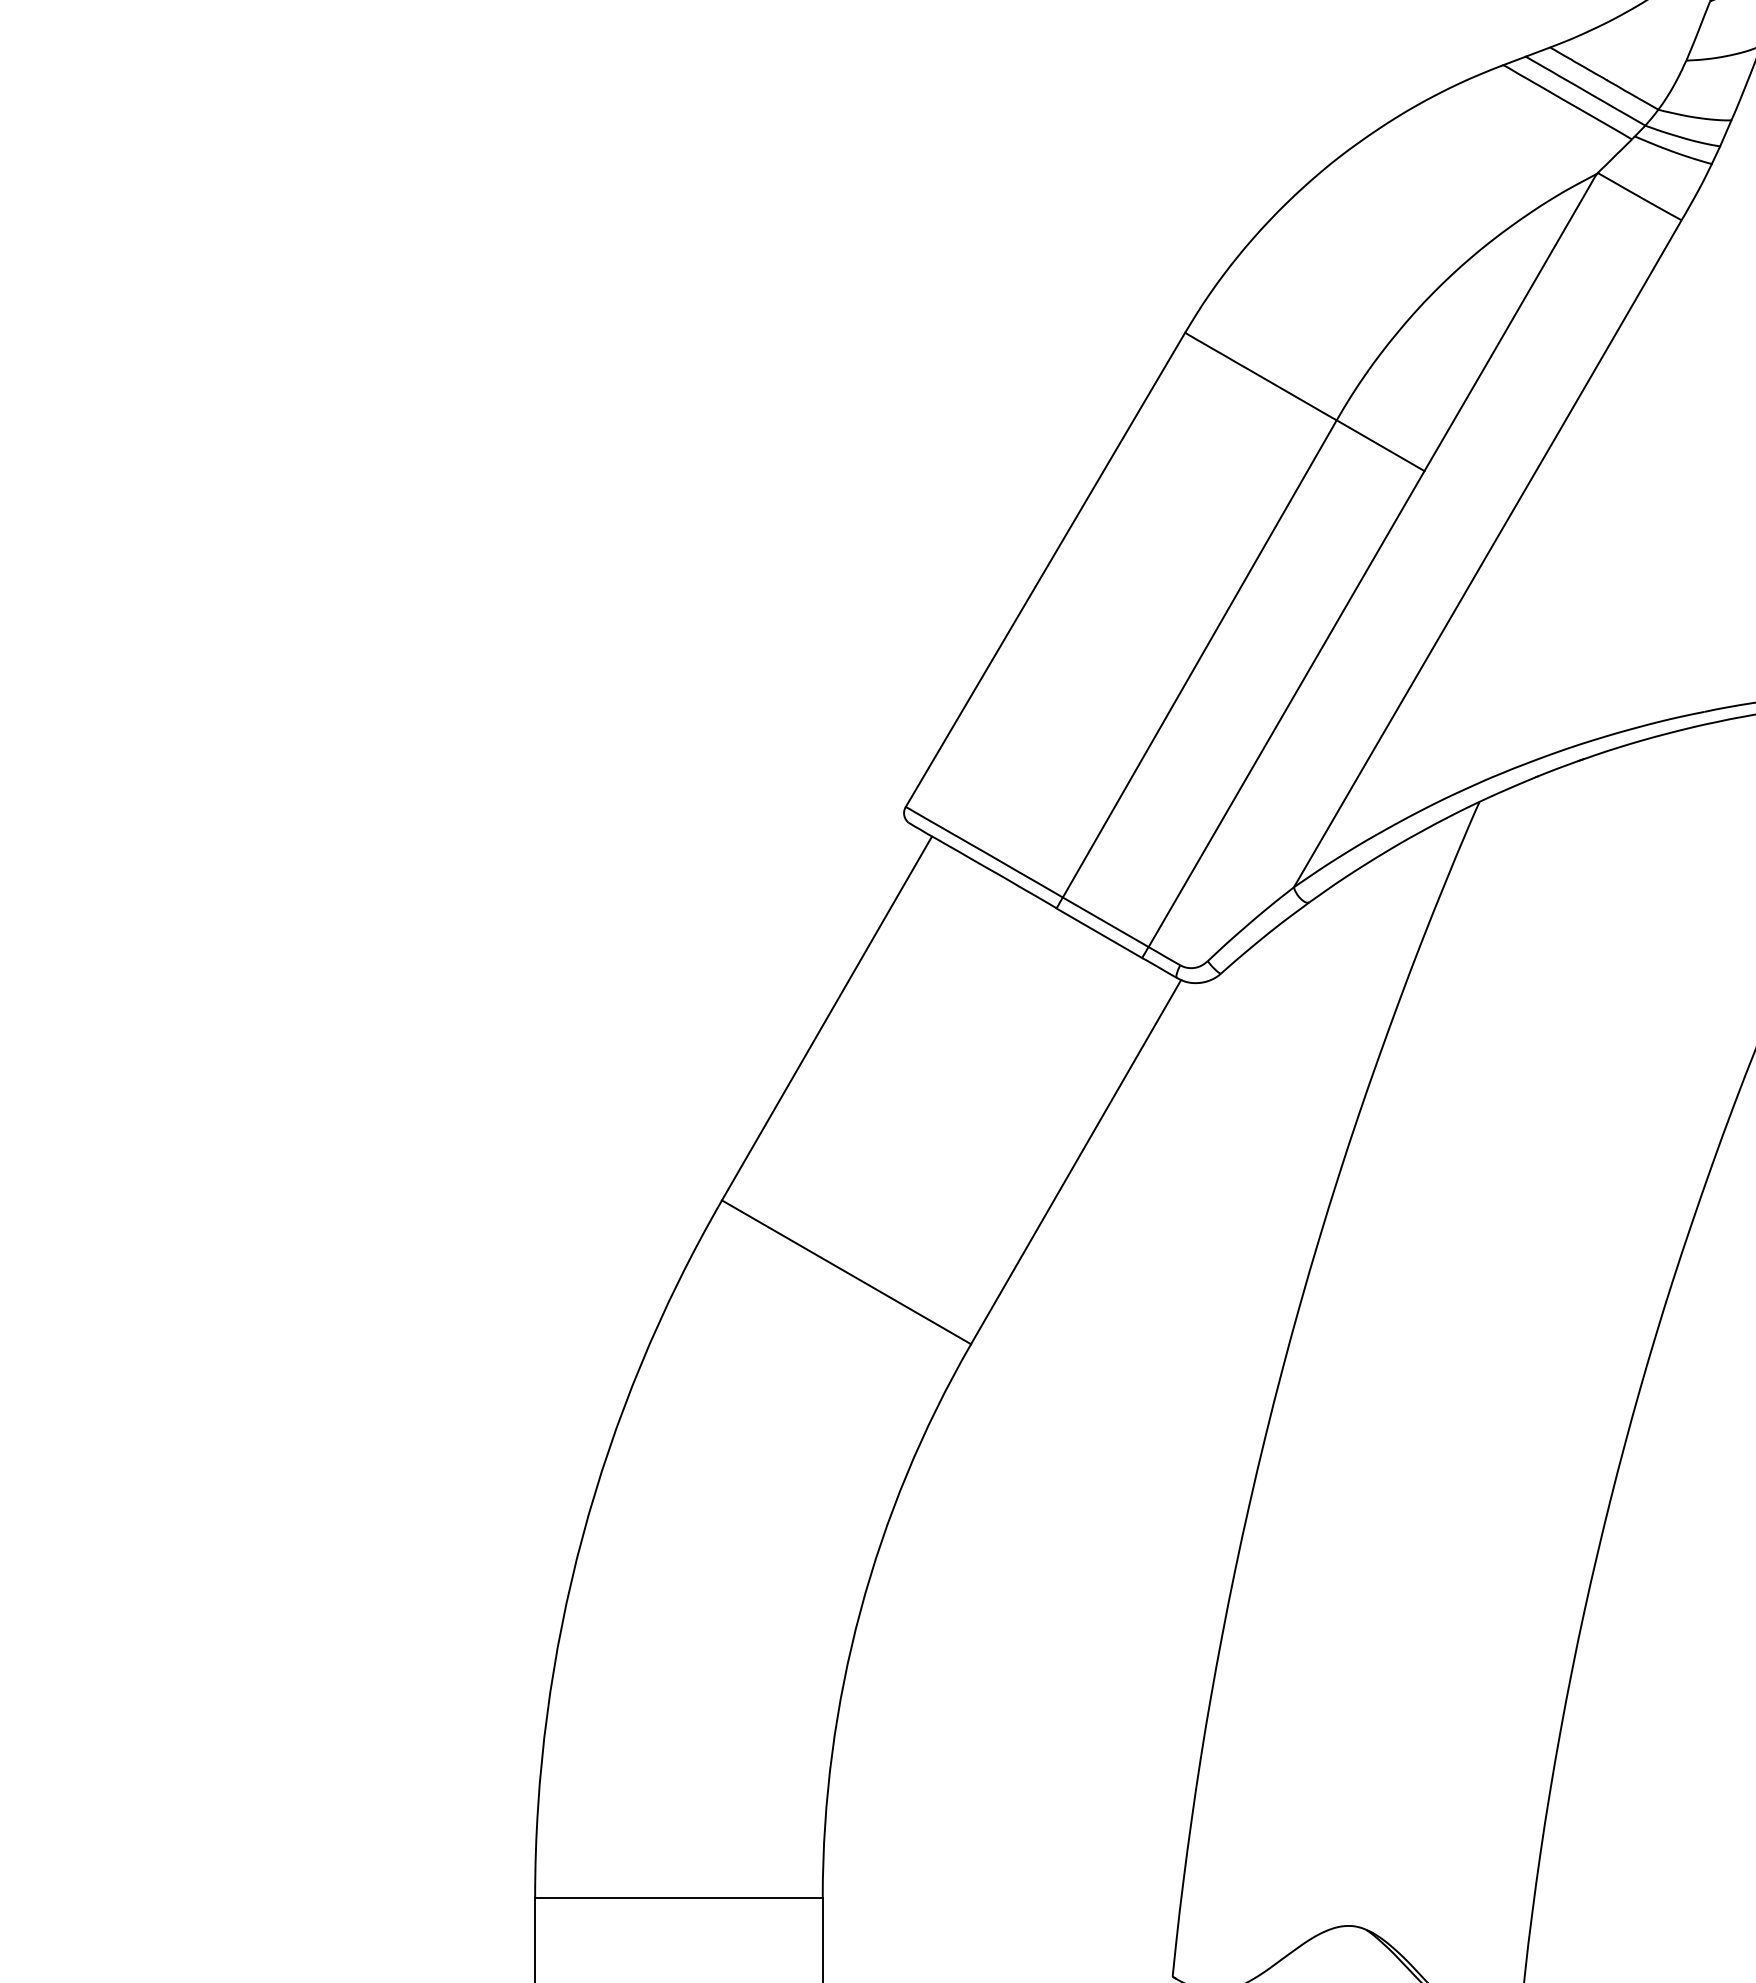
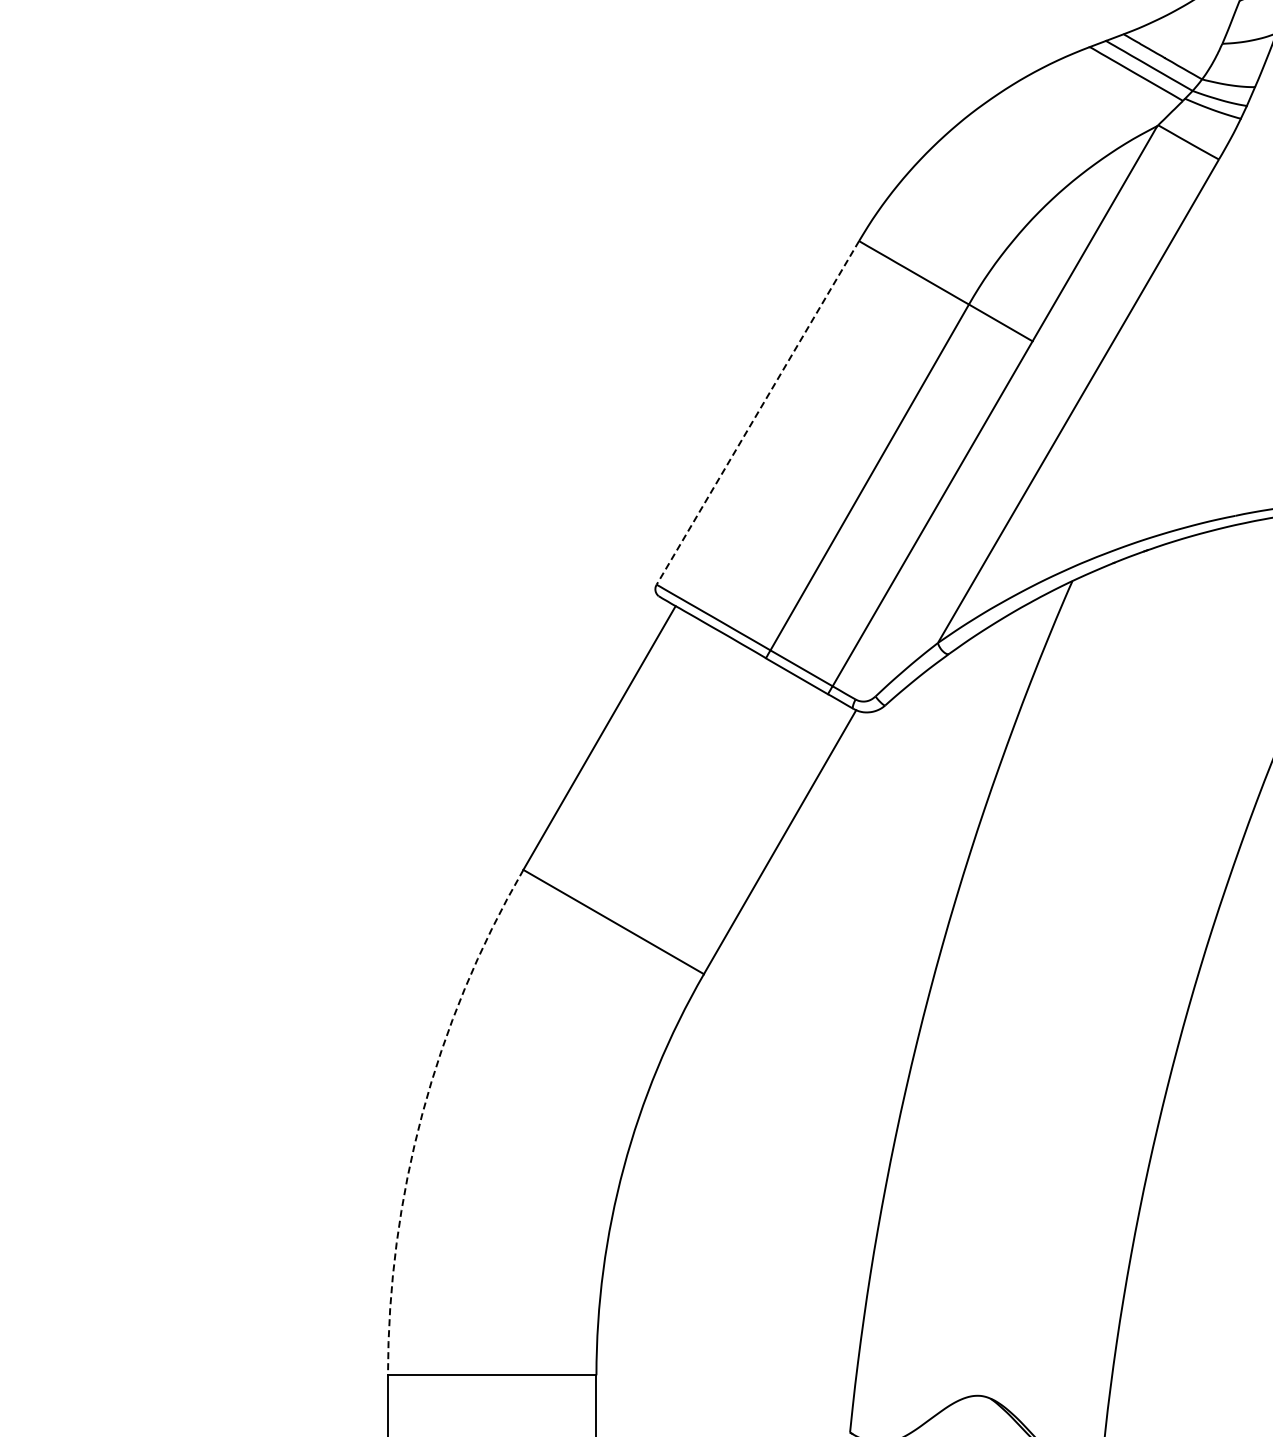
line: (1044, 570) -> (757, 413), solid -> dashed
arc: (582, 1536) -> (422, 1113), solid -> dashed

